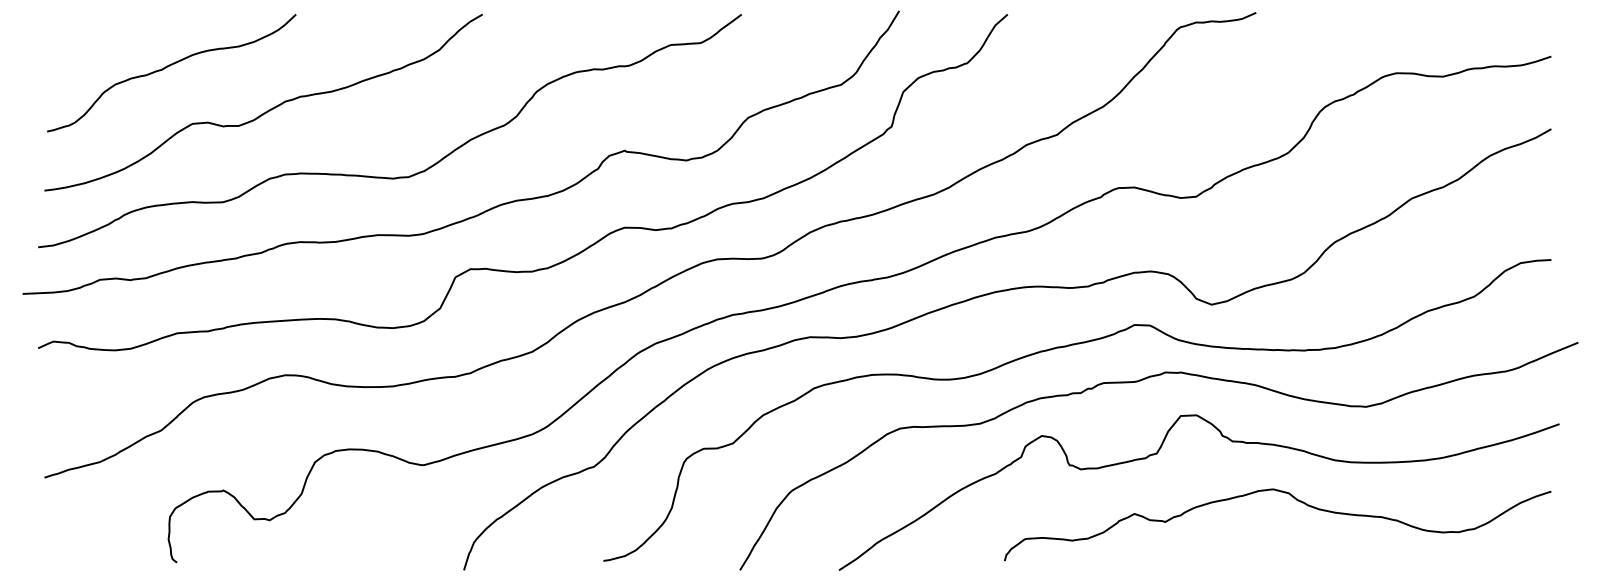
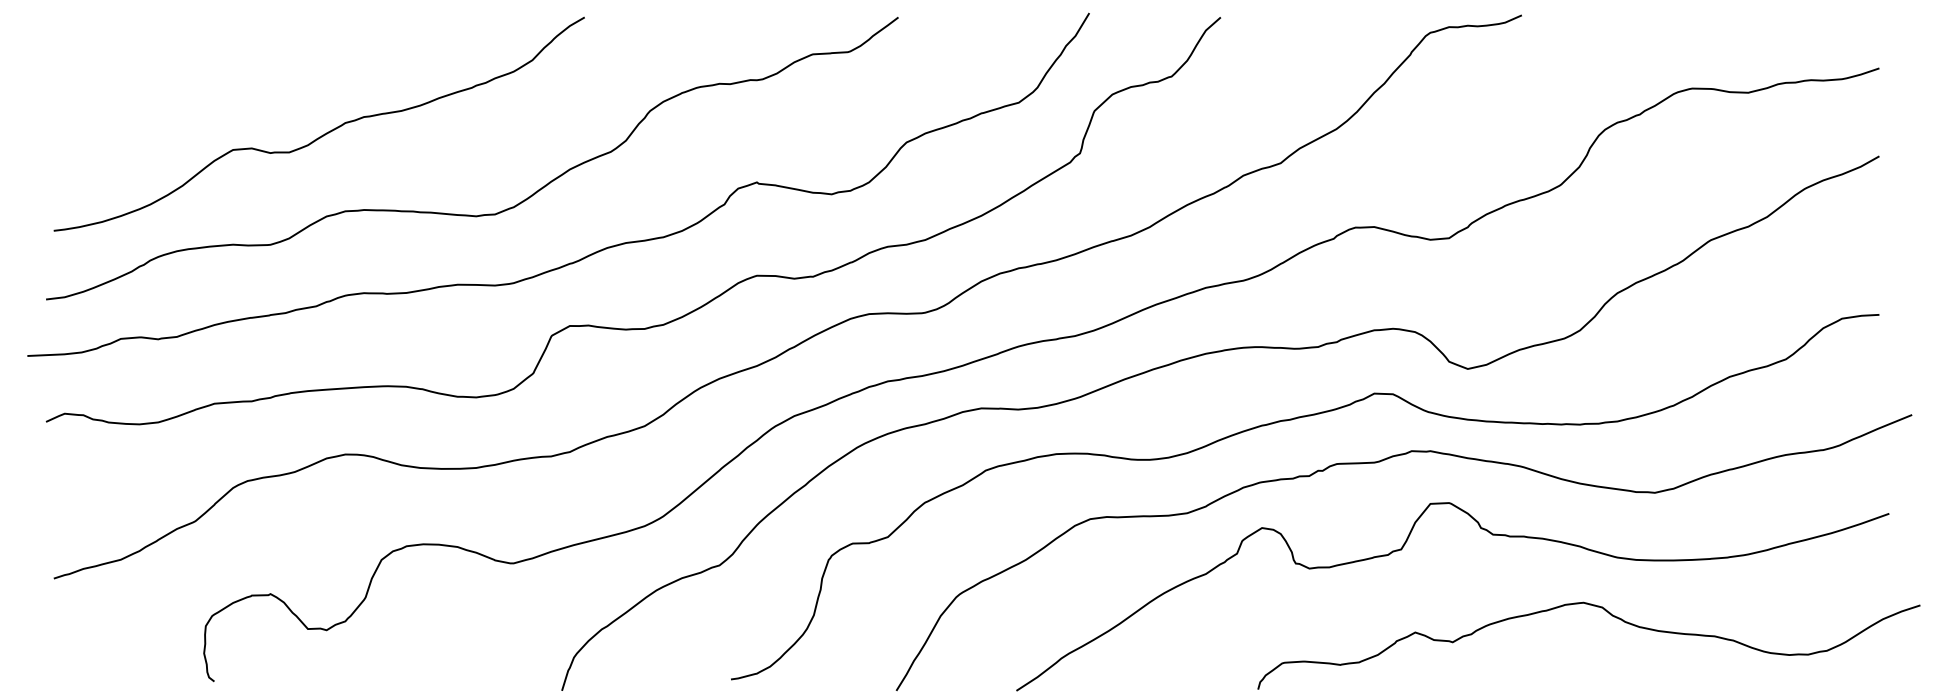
curve: (168, 67) -> (203, 81), removed
curve: (1295, 499) -> (1610, 615), moved

